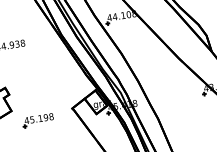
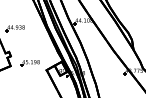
part: (36, 121) -> (29, 63), moved

